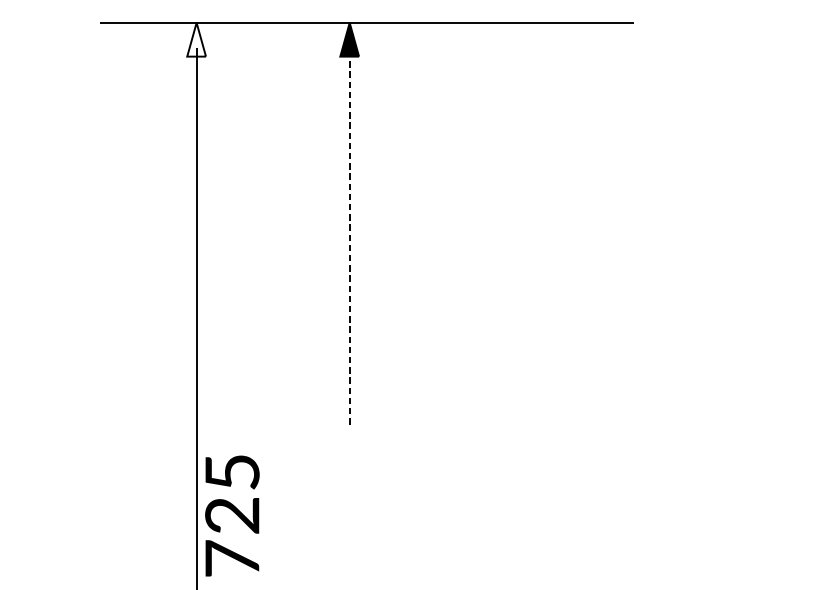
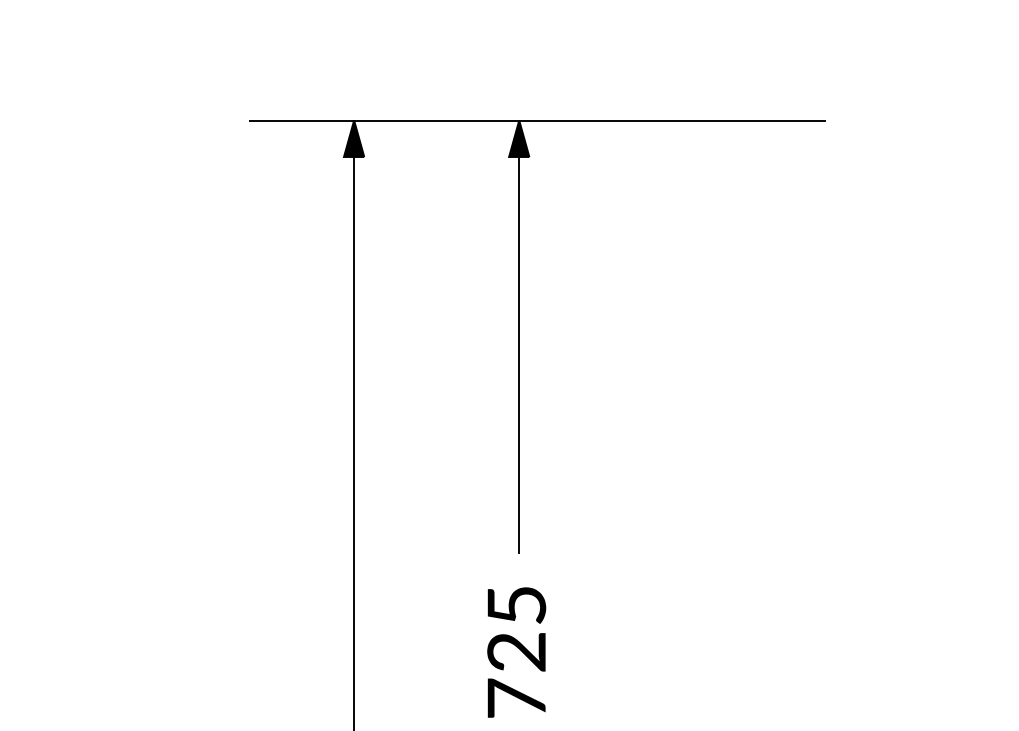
fill: (196, 39) -> (354, 138), added
line: (349, 238) -> (519, 353), dashed -> solid
text: (232, 516) -> (516, 652), moved

